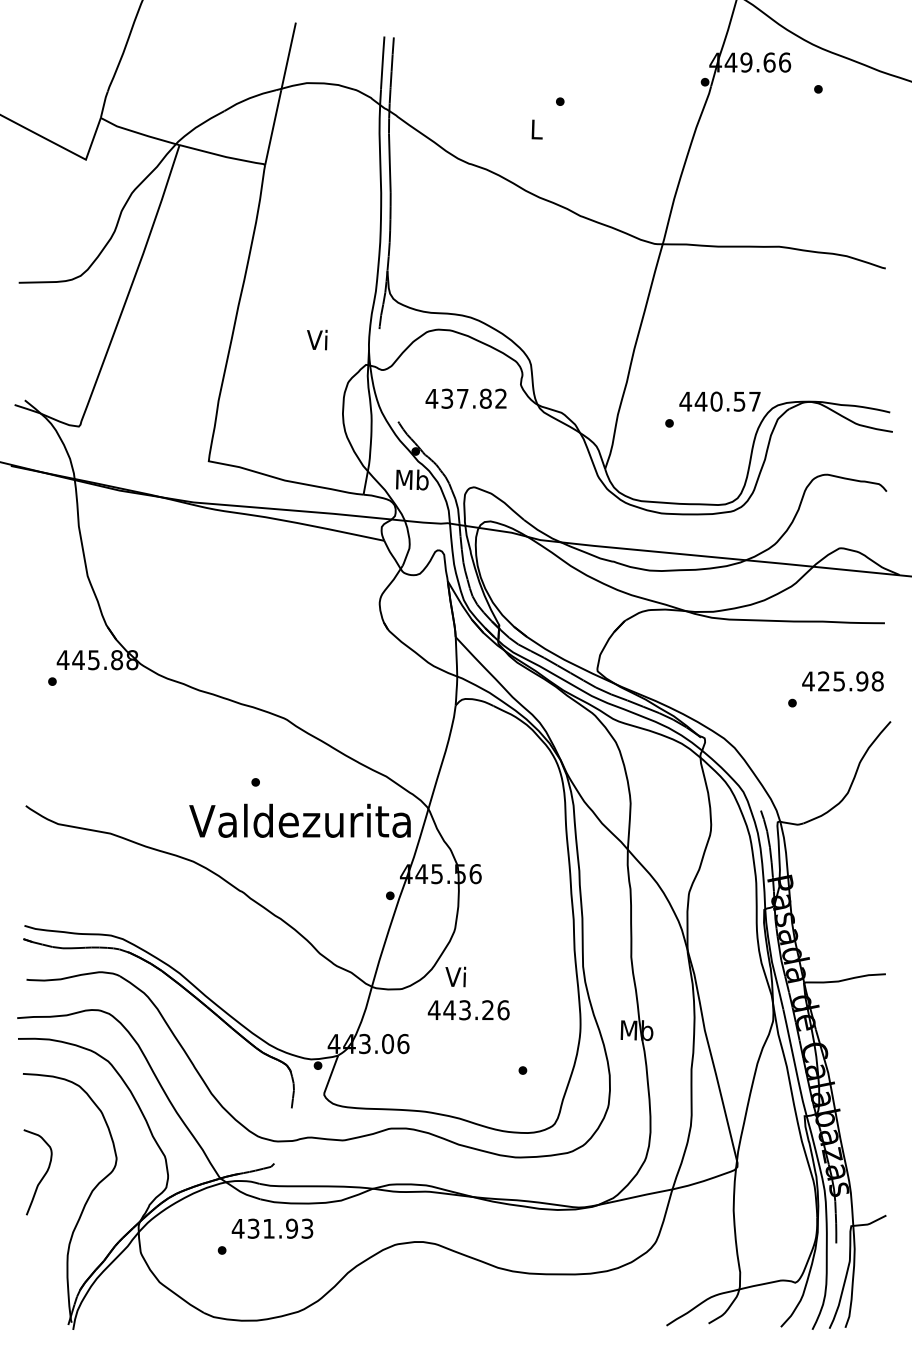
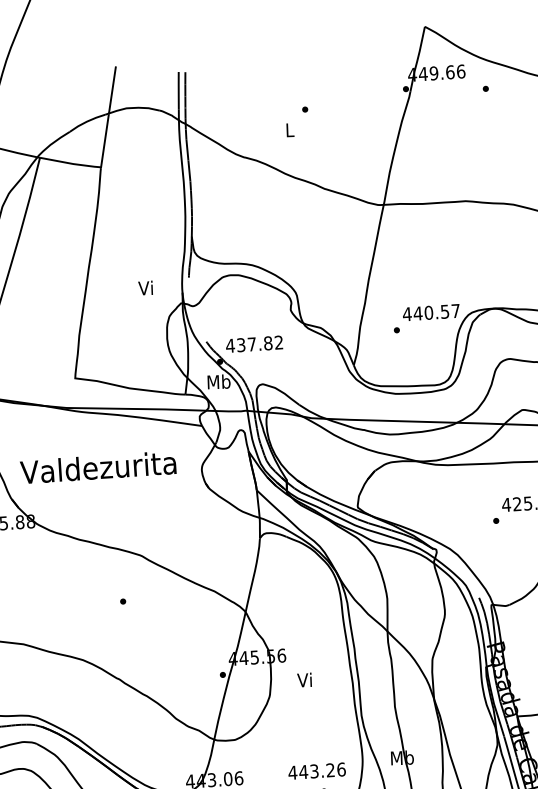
text: (465, 398) -> (253, 344), moved
text: (299, 820) -> (97, 467), moved
text: (455, 976) -> (304, 679), moved
text: (468, 1010) -> (316, 771), moved

